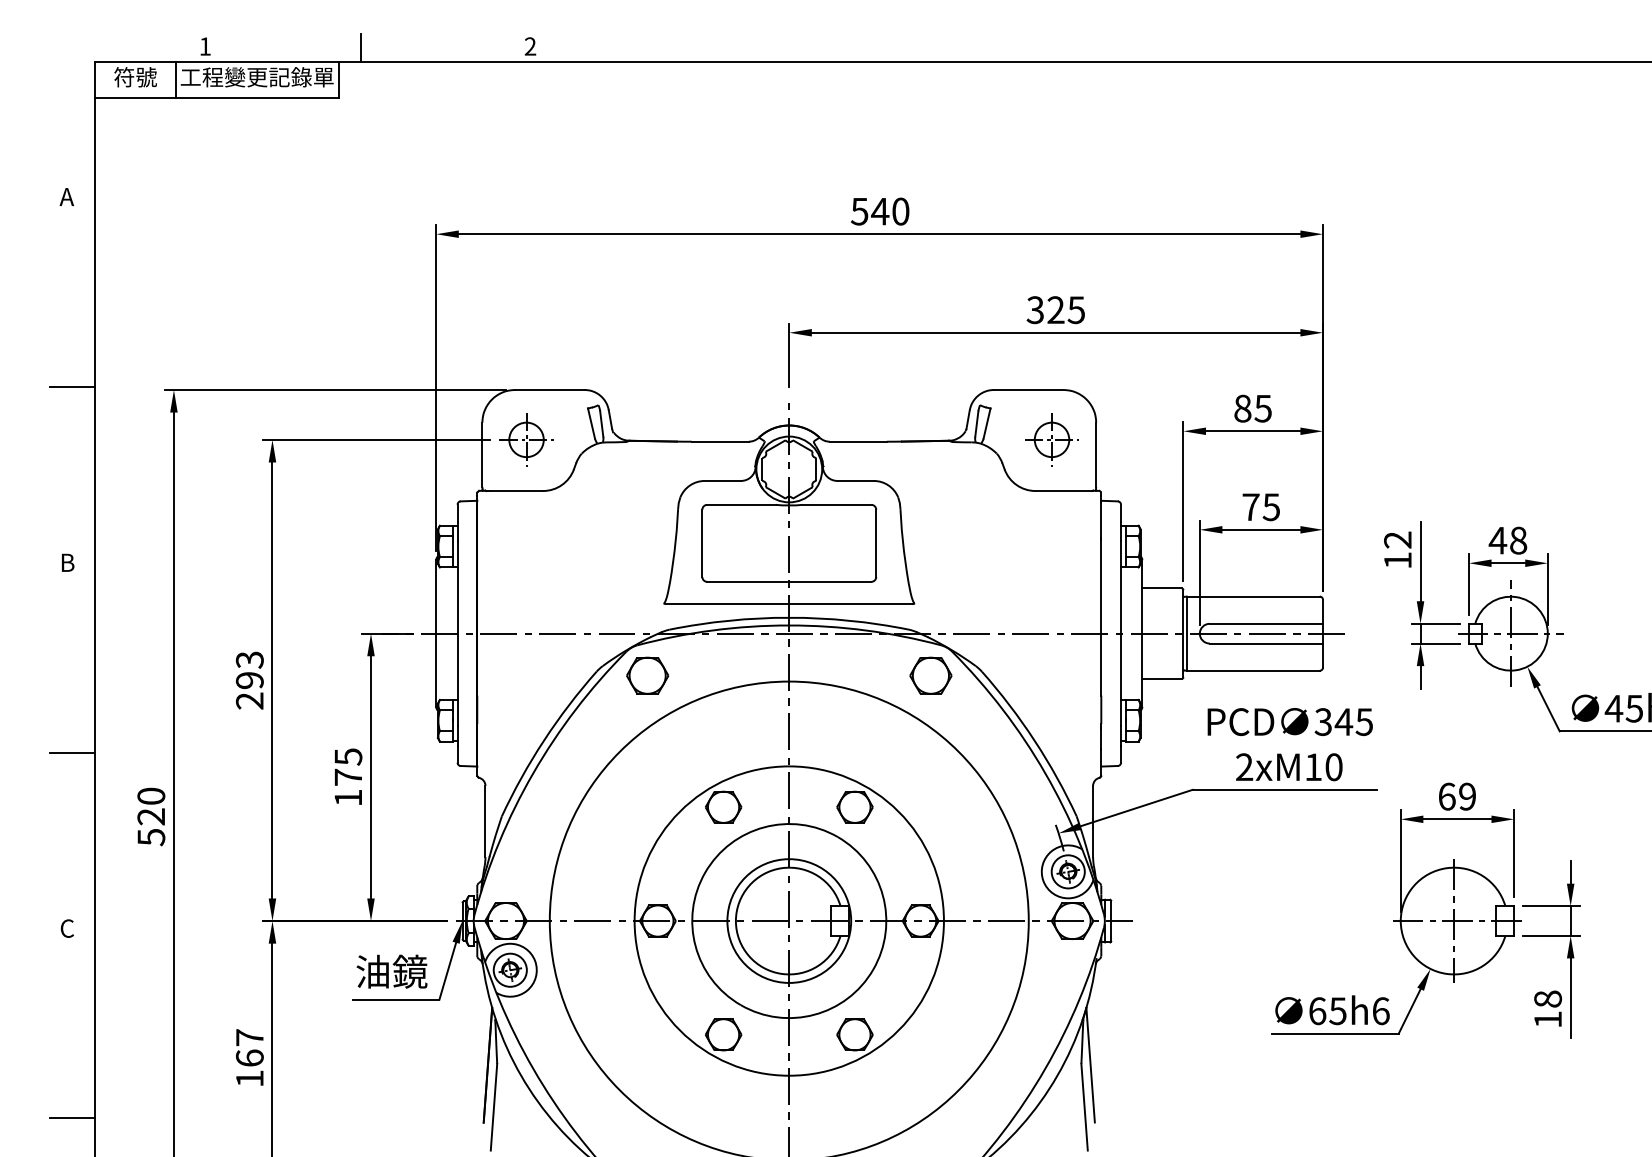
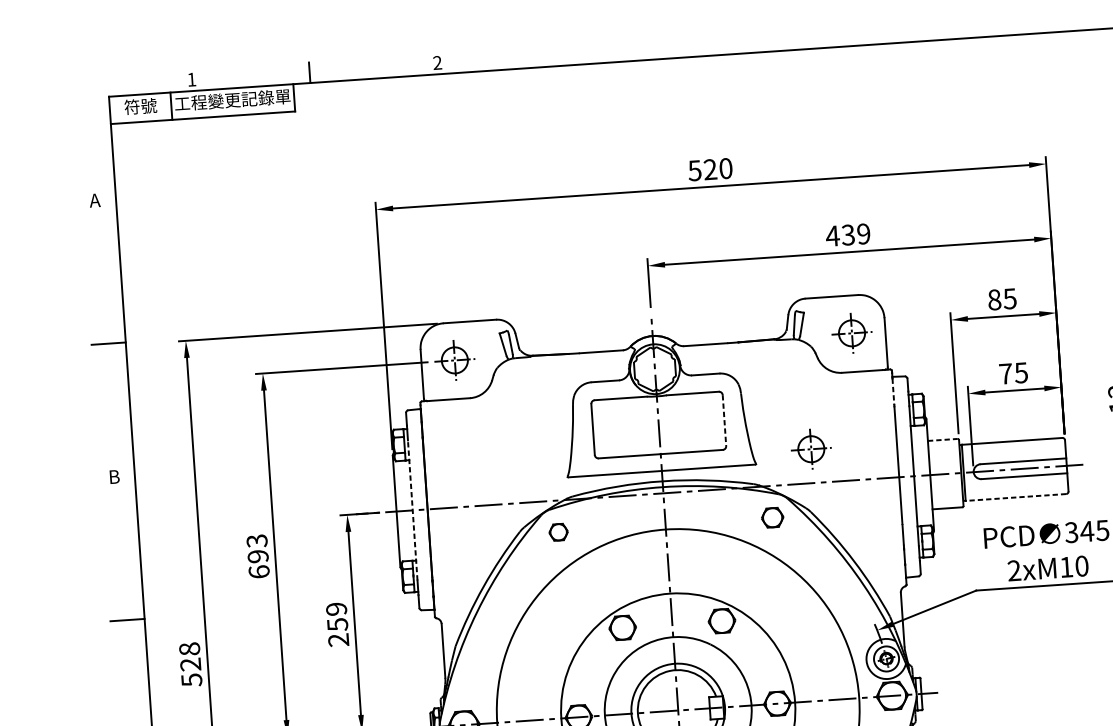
text: (880, 211) -> (710, 169), 540 -> 520
text: (1055, 310) -> (847, 235), 325 -> 439
line: (1101, 521) -> (893, 392), solid -> dashed
line: (876, 543) -> (724, 420), solid -> dashed
part: (987, 588) -> (810, 448), added
line: (1162, 588) -> (943, 439), solid -> dashed
line: (457, 633) -> (412, 510), solid -> dashed
line: (1253, 670) -> (1016, 497), solid -> dashed
part: (647, 675) -> (558, 532), size x0.6
part: (930, 675) -> (772, 517), size x0.7
text: (249, 700) -> (258, 571), 293 -> 693
text: (348, 777) -> (337, 624), 175 -> 259
text: (151, 795) -> (189, 648), 520 -> 528

